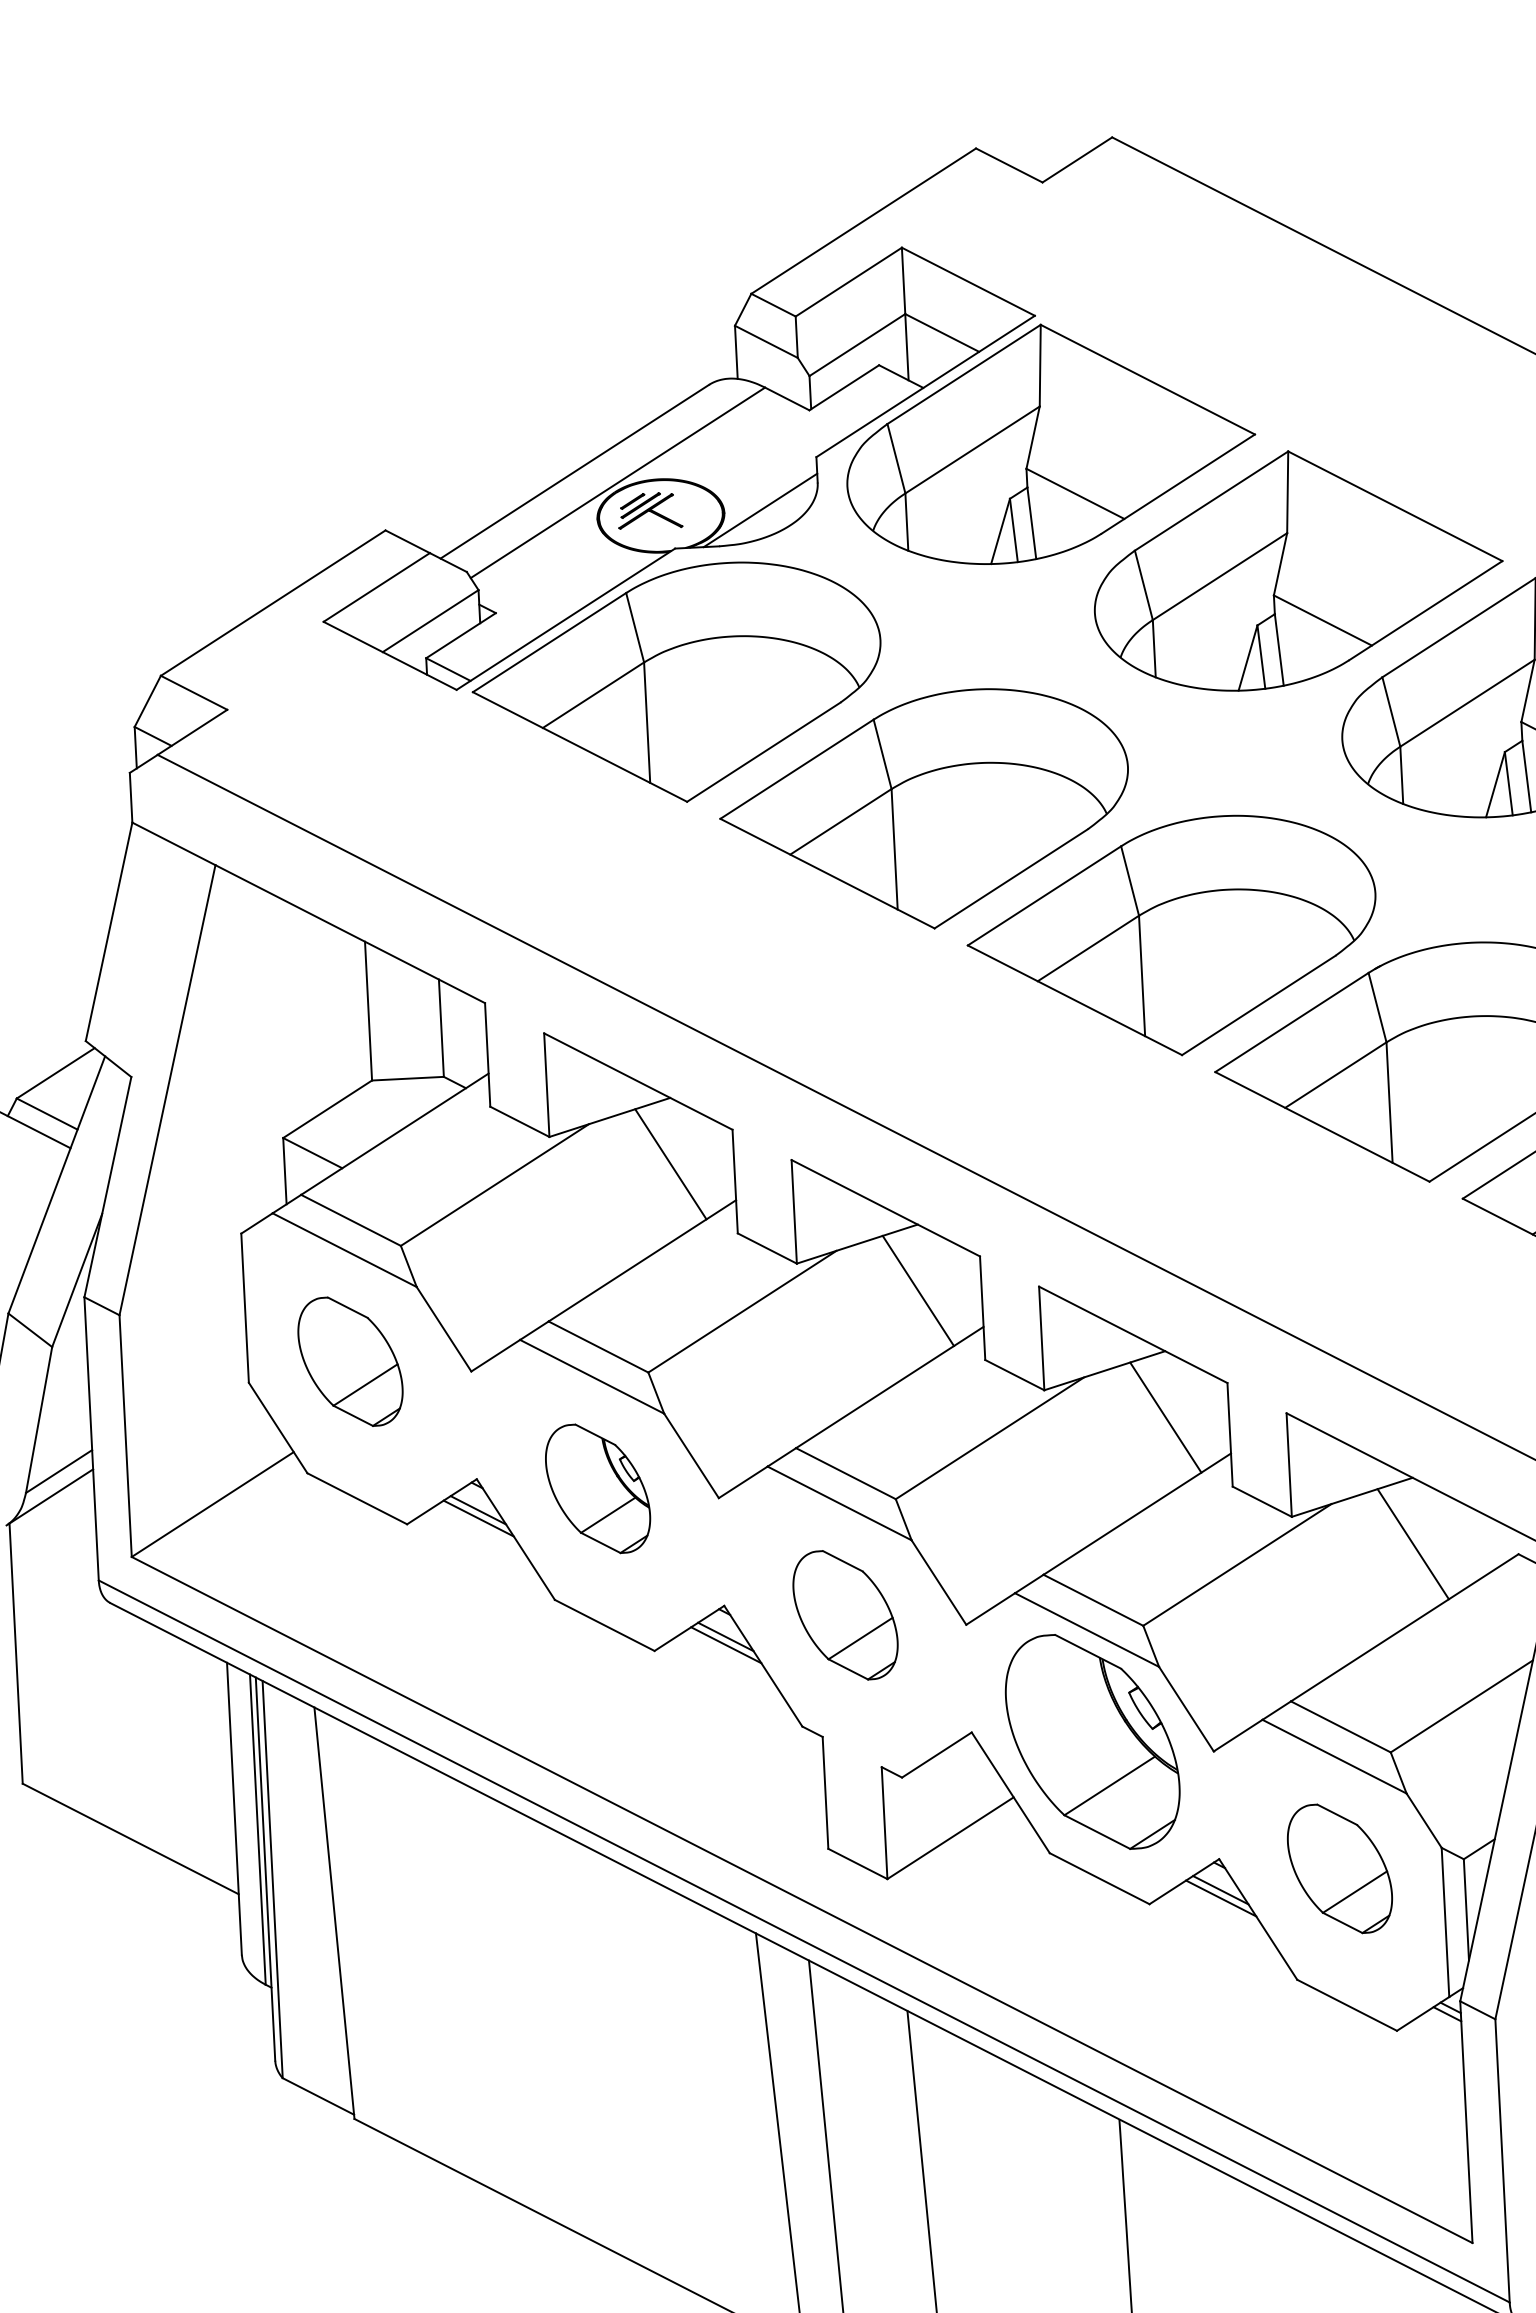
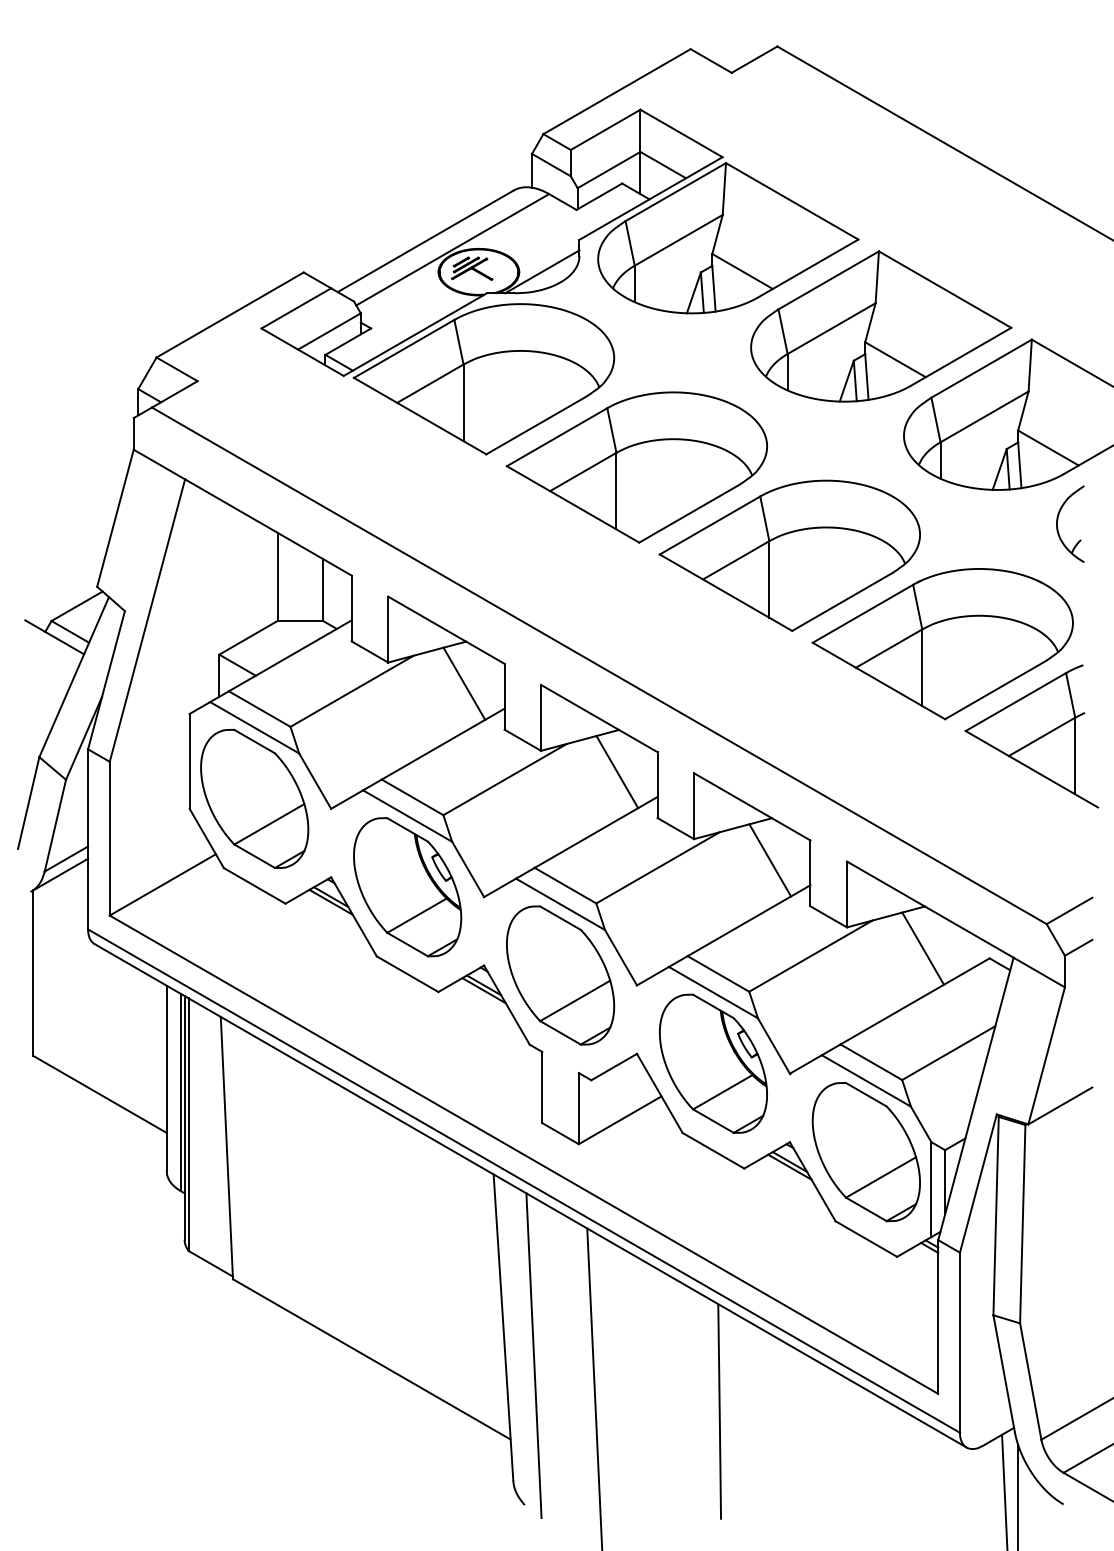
part: (349, 1361) -> (254, 798), size x1.67
part: (597, 1489) -> (407, 887), size x1.67
part: (845, 1615) -> (560, 975), size x1.67
part: (1338, 1869) -> (865, 1152), size x1.67

